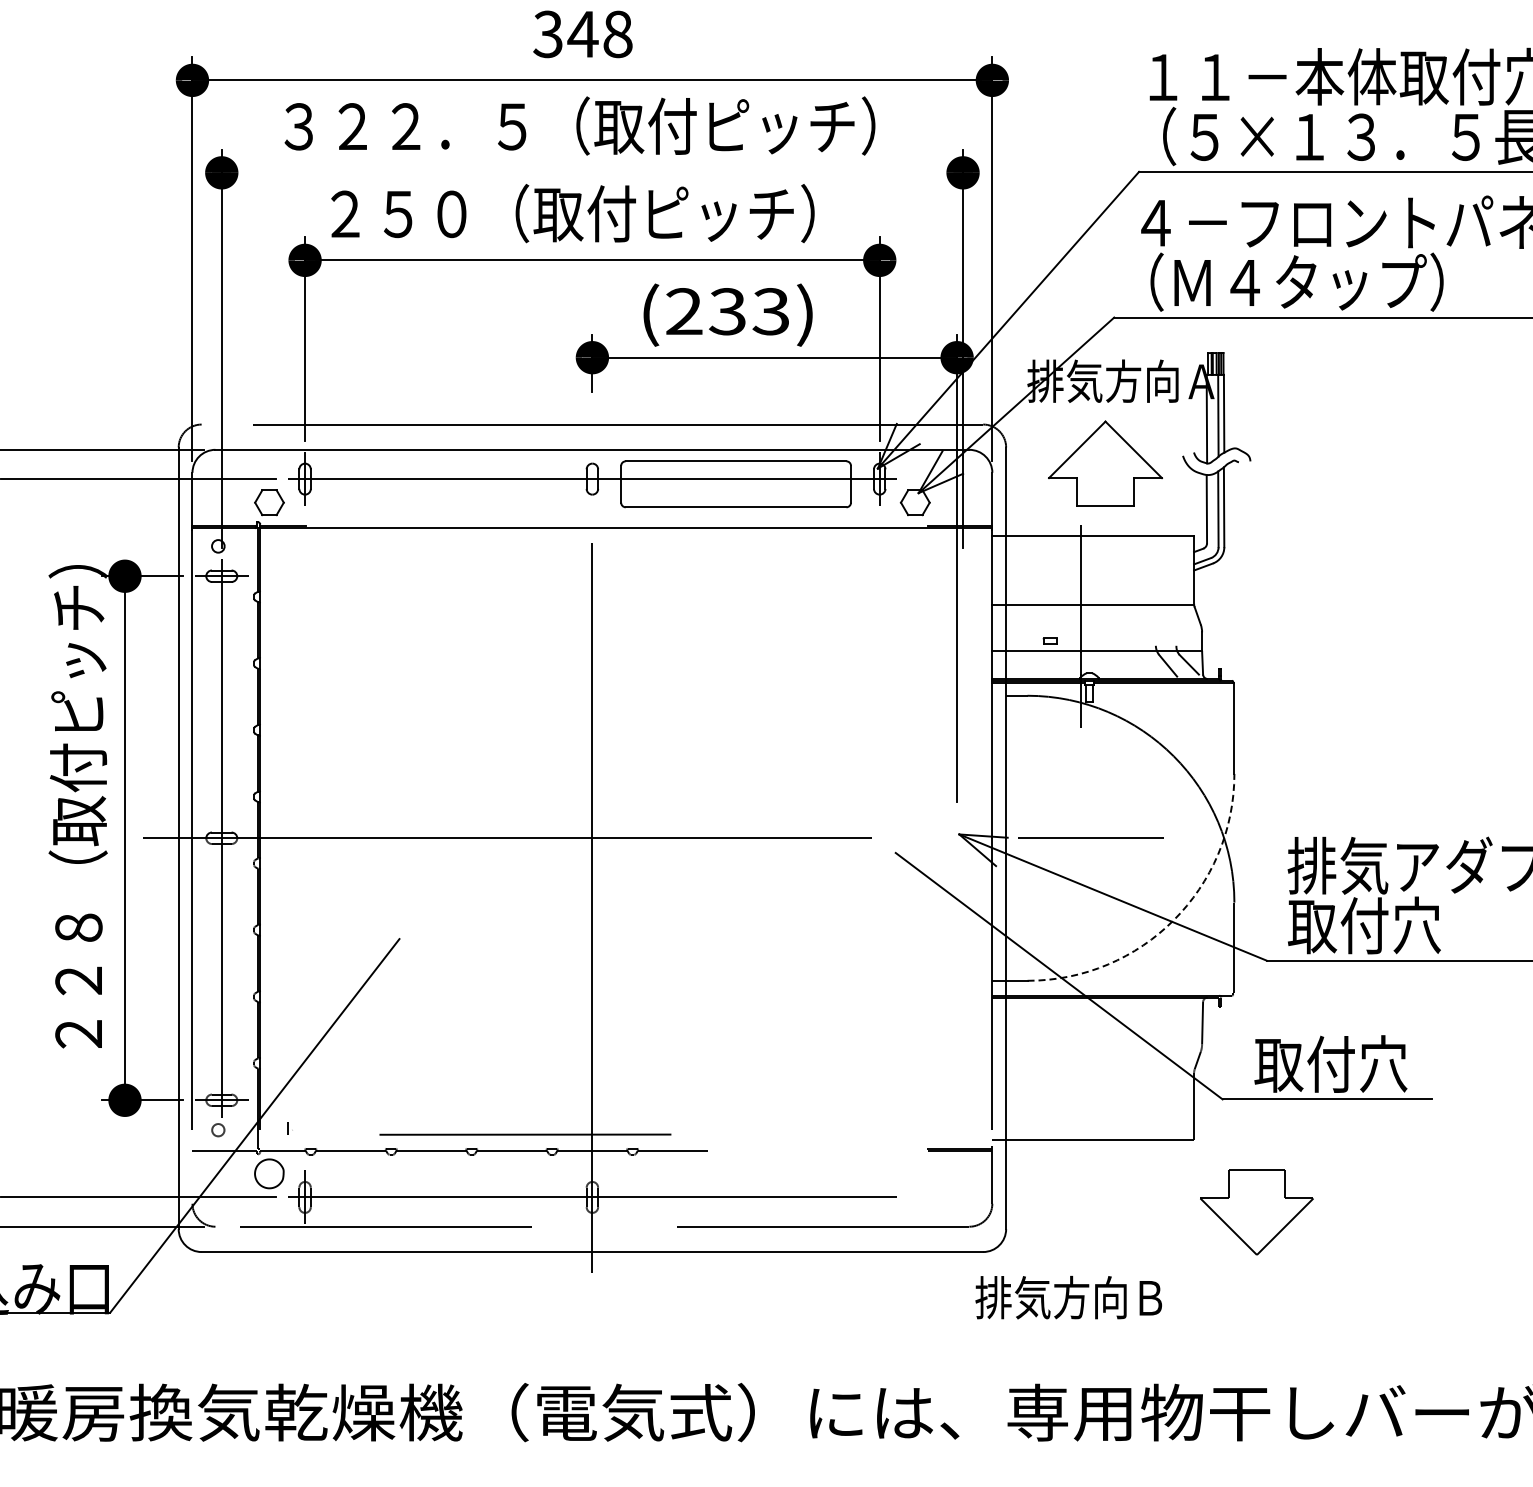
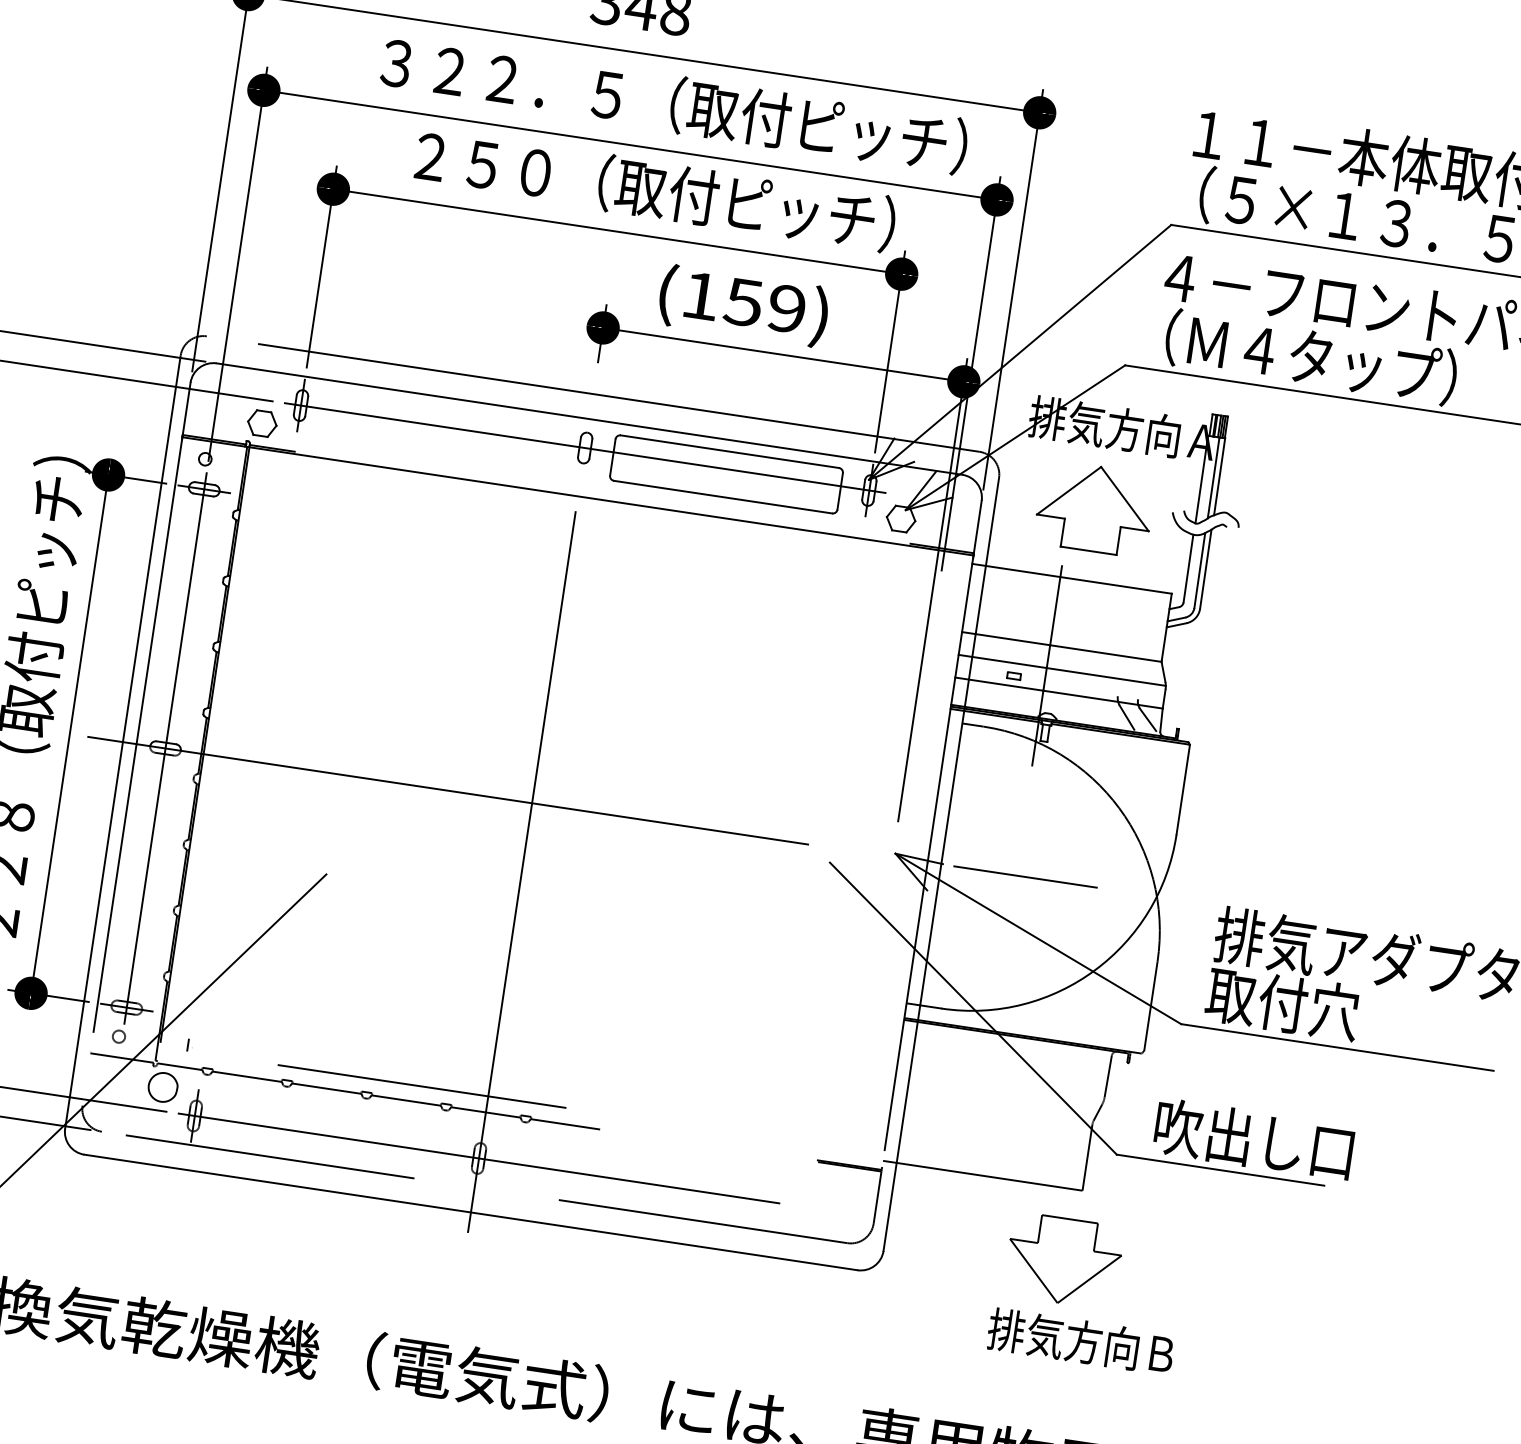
text: (579, 125) -> (674, 103), moved
line: (592, 172) -> (630, 144), added
text: (572, 213) -> (655, 189), moved
text: (727, 311) -> (743, 302), (233) -> (159)
line: (1096, 628) -> (1061, 670), added
arc: (1173, 920) -> (1094, 970), dashed -> solid
text: (1354, 1063) -> (1252, 1138), 取付穴 -> 吹出し口
part: (1256, 1212) -> (1063, 1261), moved
text: (1068, 1297) -> (1080, 1341), moved

